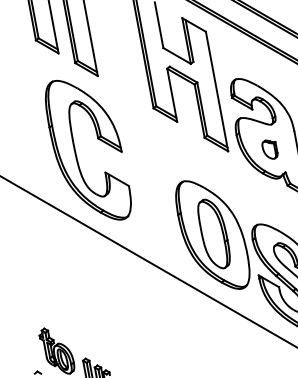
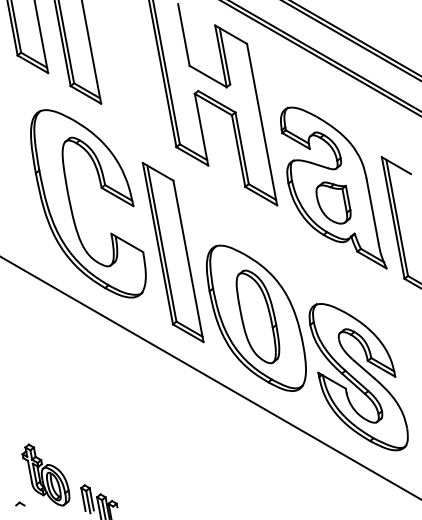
part: (269, 149) -> (333, 202), size x1.67
part: (150, 186) -> (172, 252), added

